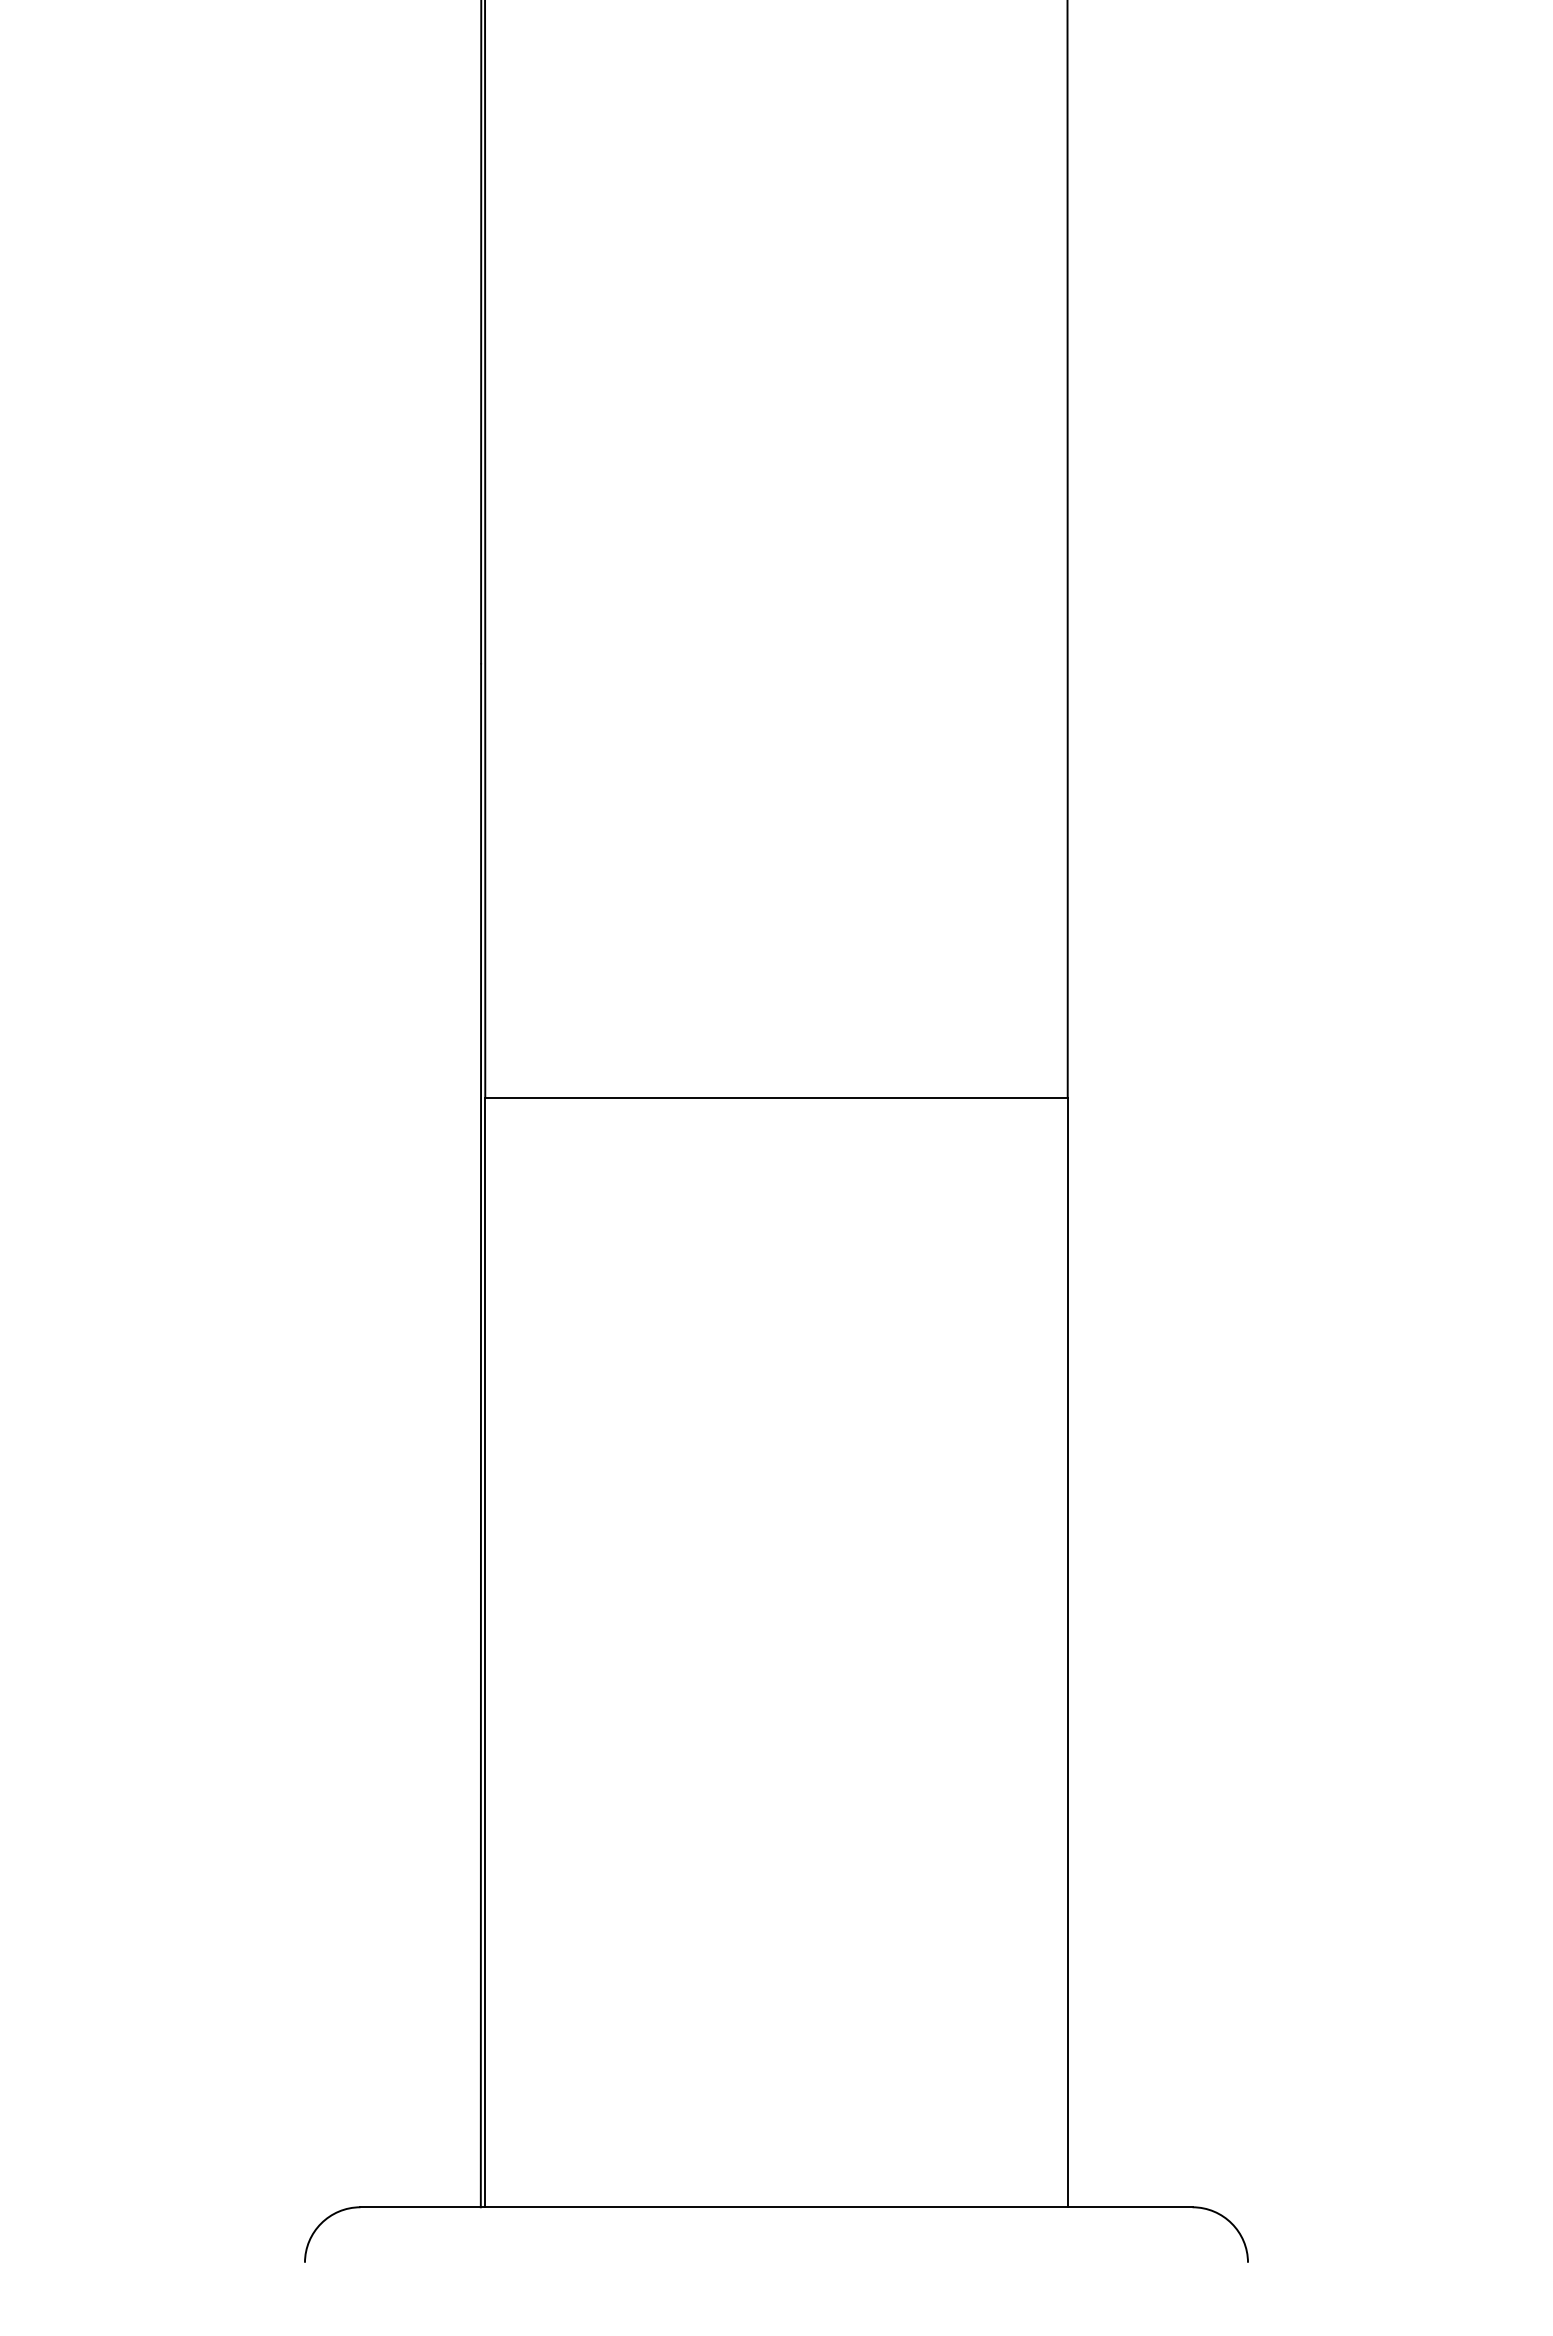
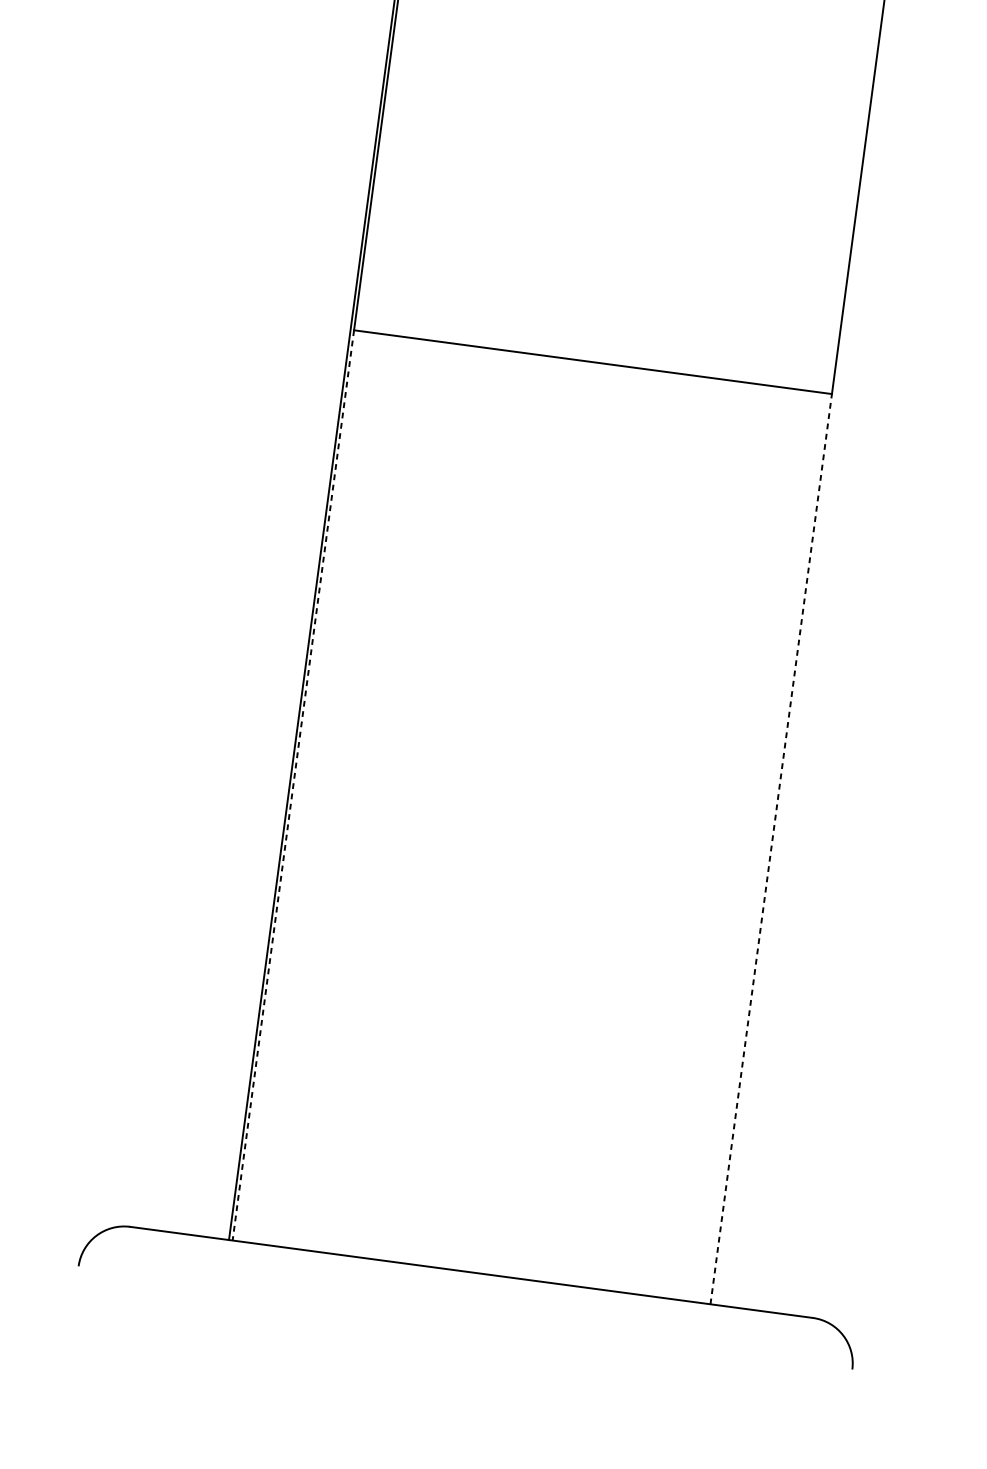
line: (485, 1652) -> (293, 785), solid -> dashed
line: (1067, 1652) -> (771, 849), solid -> dashed

